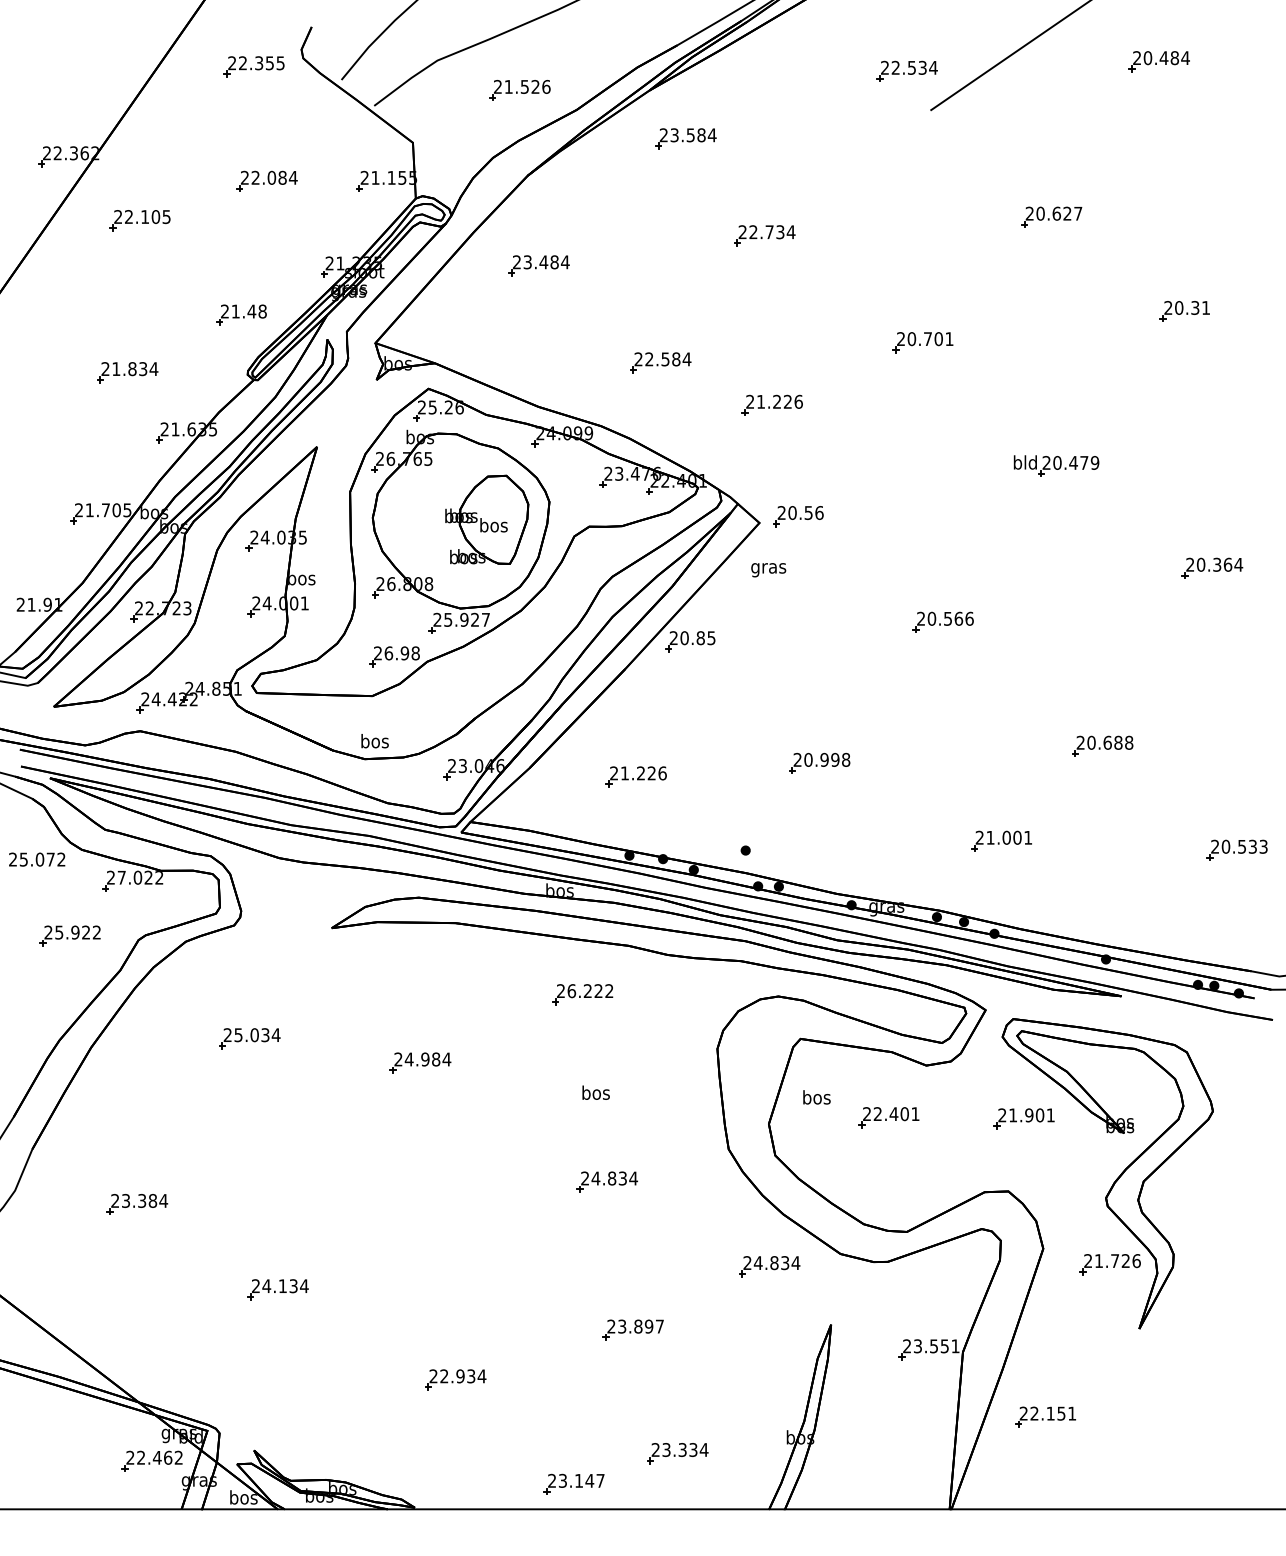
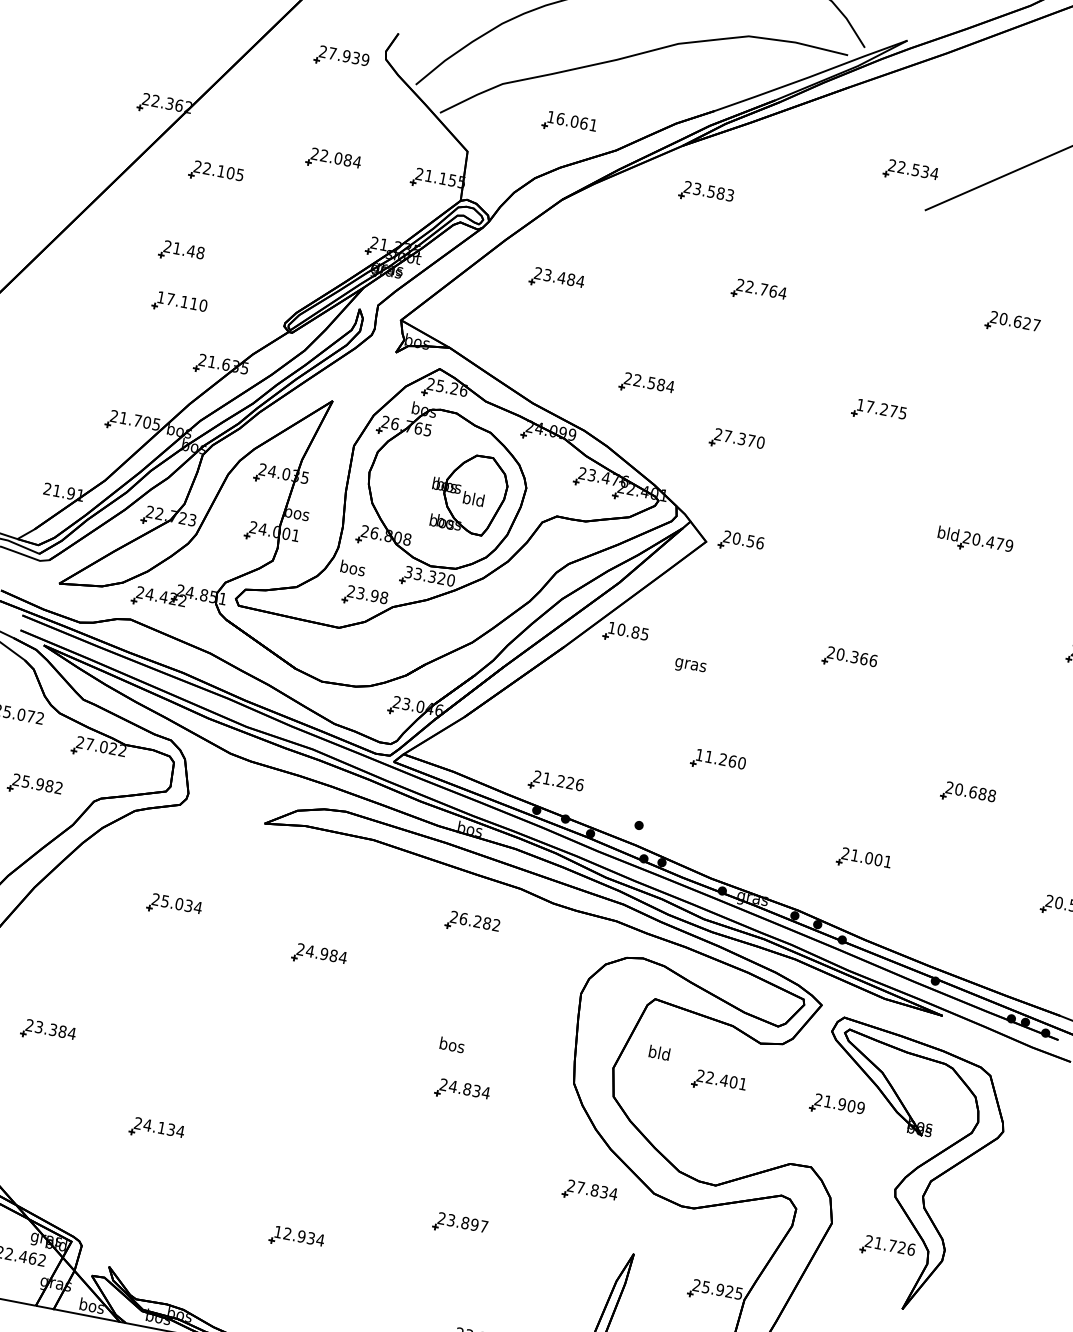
text: (261, 63) -> (348, 56), 22.355 -> 27.939
text: (522, 86) -> (572, 120), 21.526 -> 16.061
text: (711, 135) -> (729, 195), 23.584 -> 23.583
text: (780, 232) -> (773, 291), 22.734 -> 22.764
part: (241, 314) -> (181, 252), moved
text: (925, 339) -> (881, 409), 20.701 -> 17.275
text: (129, 369) -> (181, 301), 21.834 -> 17.110
text: (779, 401) -> (744, 439), 21.226 -> 27.370
text: (493, 525) -> (473, 499), bos -> bld
text: (768, 570) -> (690, 666), moved
text: (948, 617) -> (855, 656), 20.566 -> 20.366
text: (461, 619) -> (429, 575), 25.927 -> 33.320
text: (673, 637) -> (611, 627), 20.85 -> 10.85
text: (388, 653) -> (360, 593), 26.98 -> 23.98
text: (374, 741) -> (352, 568), moved
text: (821, 759) -> (720, 758), 20.998 -> 11.260
part: (635, 776) -> (555, 783), moved
text: (86, 932) -> (49, 786), 25.922 -> 25.982
text: (598, 991) -> (486, 923), 26.222 -> 26.282
text: (595, 1092) -> (451, 1044), moved
text: (816, 1097) -> (659, 1052), bos -> bld
text: (1050, 1115) -> (860, 1108), 21.901 -> 21.909
text: (757, 1262) -> (580, 1187), 24.834 -> 27.834
text: (936, 1346) -> (722, 1290), 23.551 -> 25.925
text: (433, 1376) -> (278, 1232), 22.934 -> 12.934

